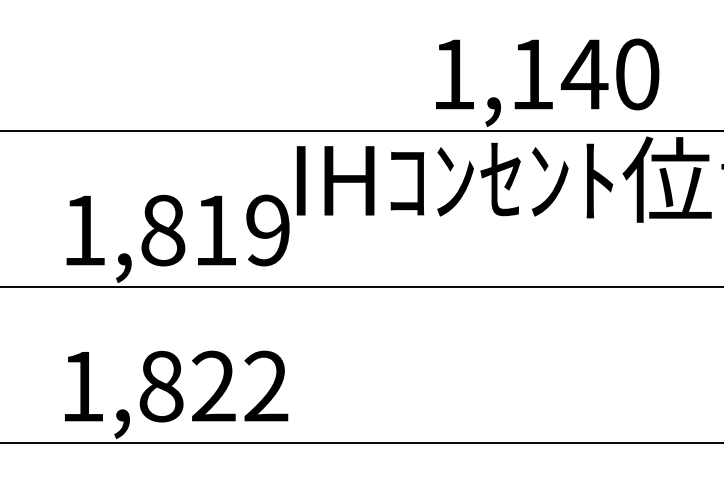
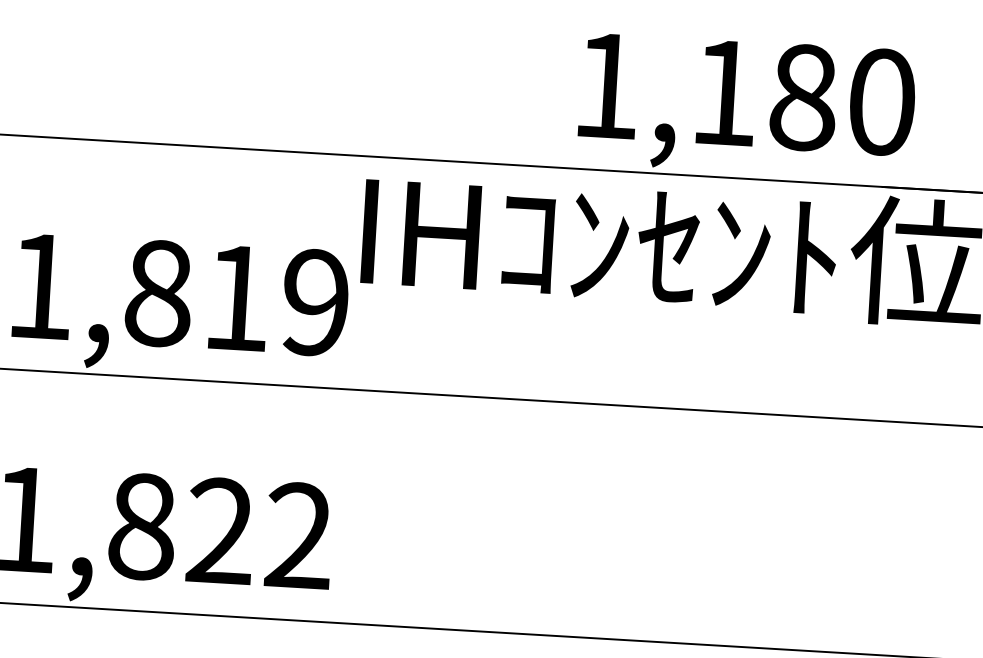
text: (584, 74) -> (802, 97), 1,140 -> 1,180

